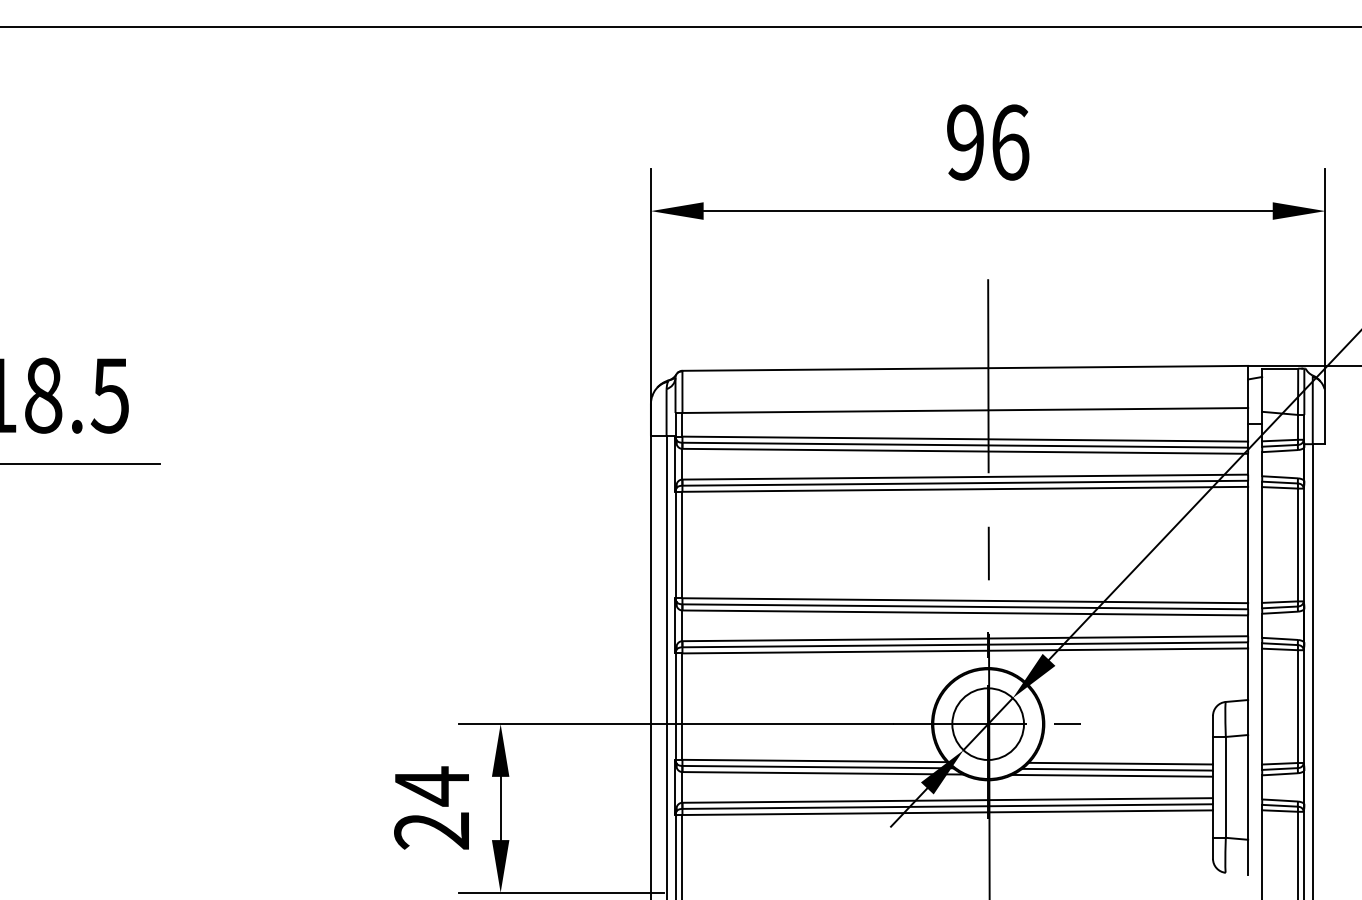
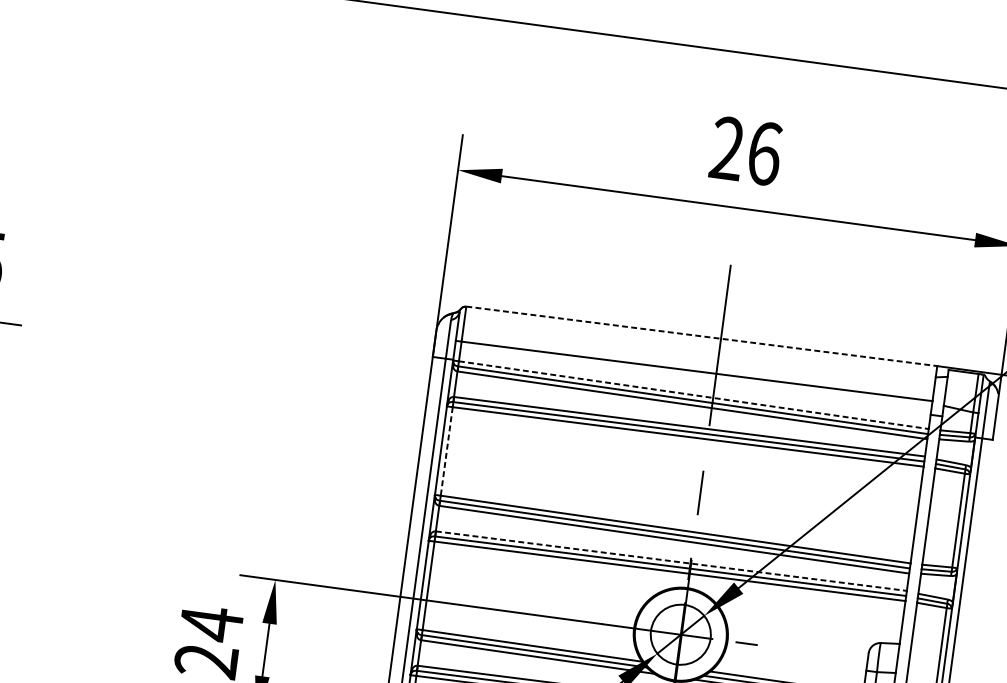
text: (965, 142) -> (727, 148), 96 -> 26
line: (965, 368) -> (701, 336), solid -> dashed
line: (965, 439) -> (693, 395), solid -> dashed
line: (682, 545) -> (446, 451), solid -> dashed
line: (966, 638) -> (672, 561), solid -> dashed

